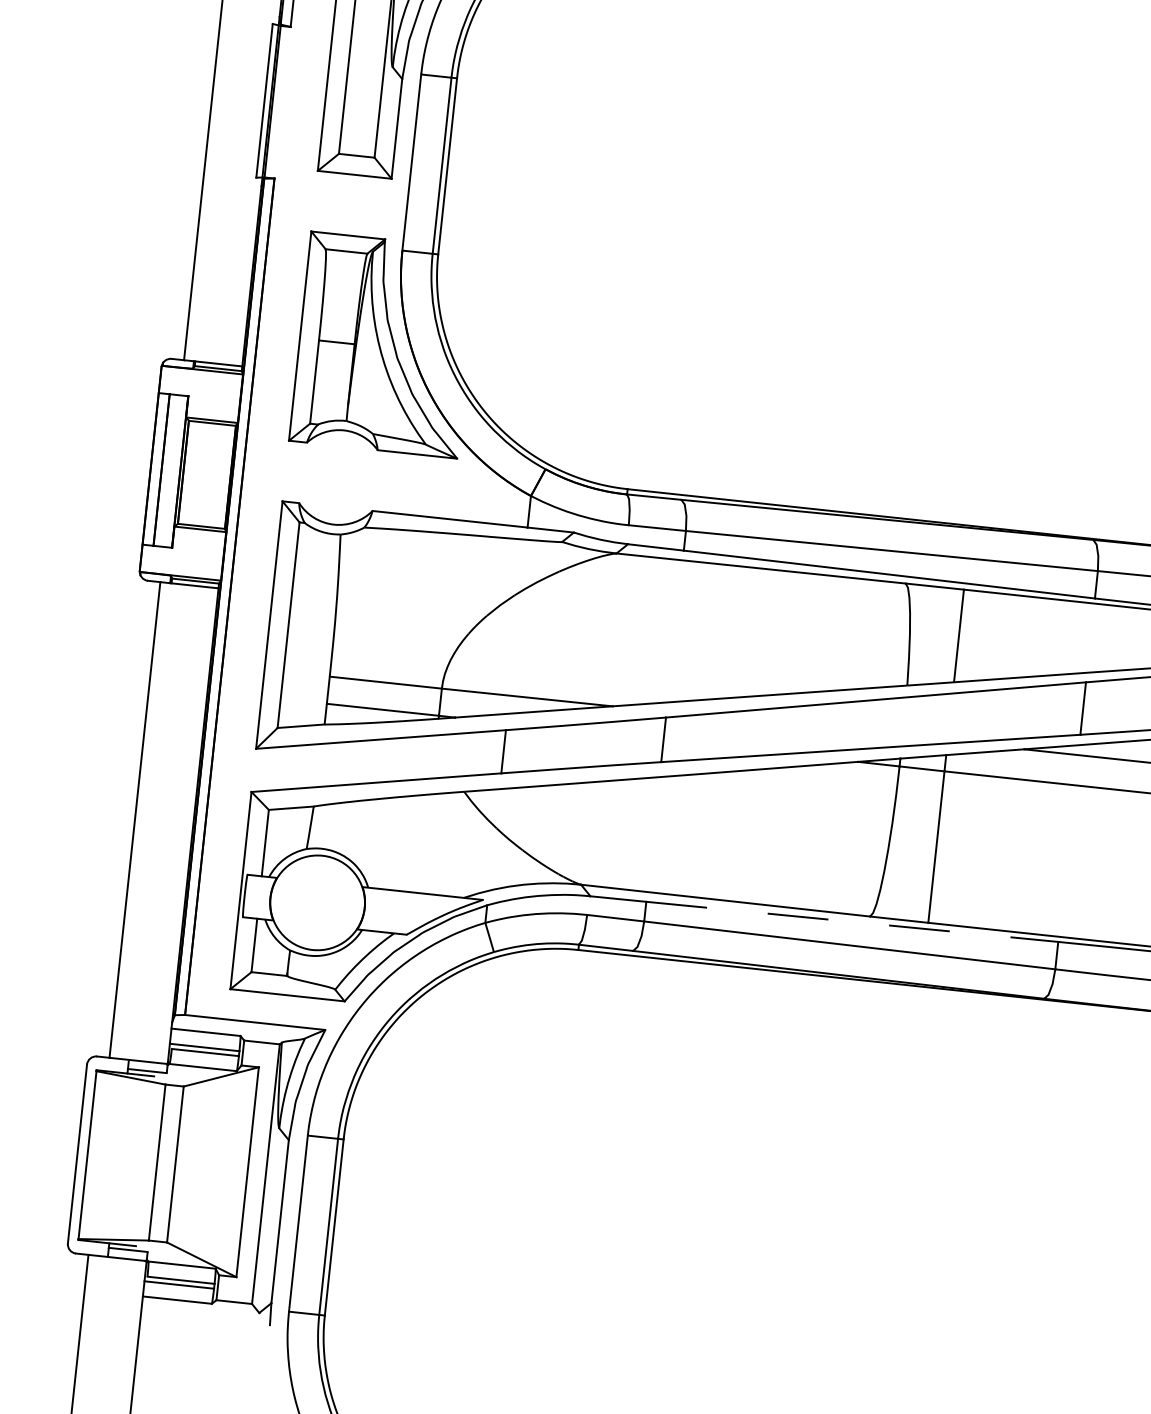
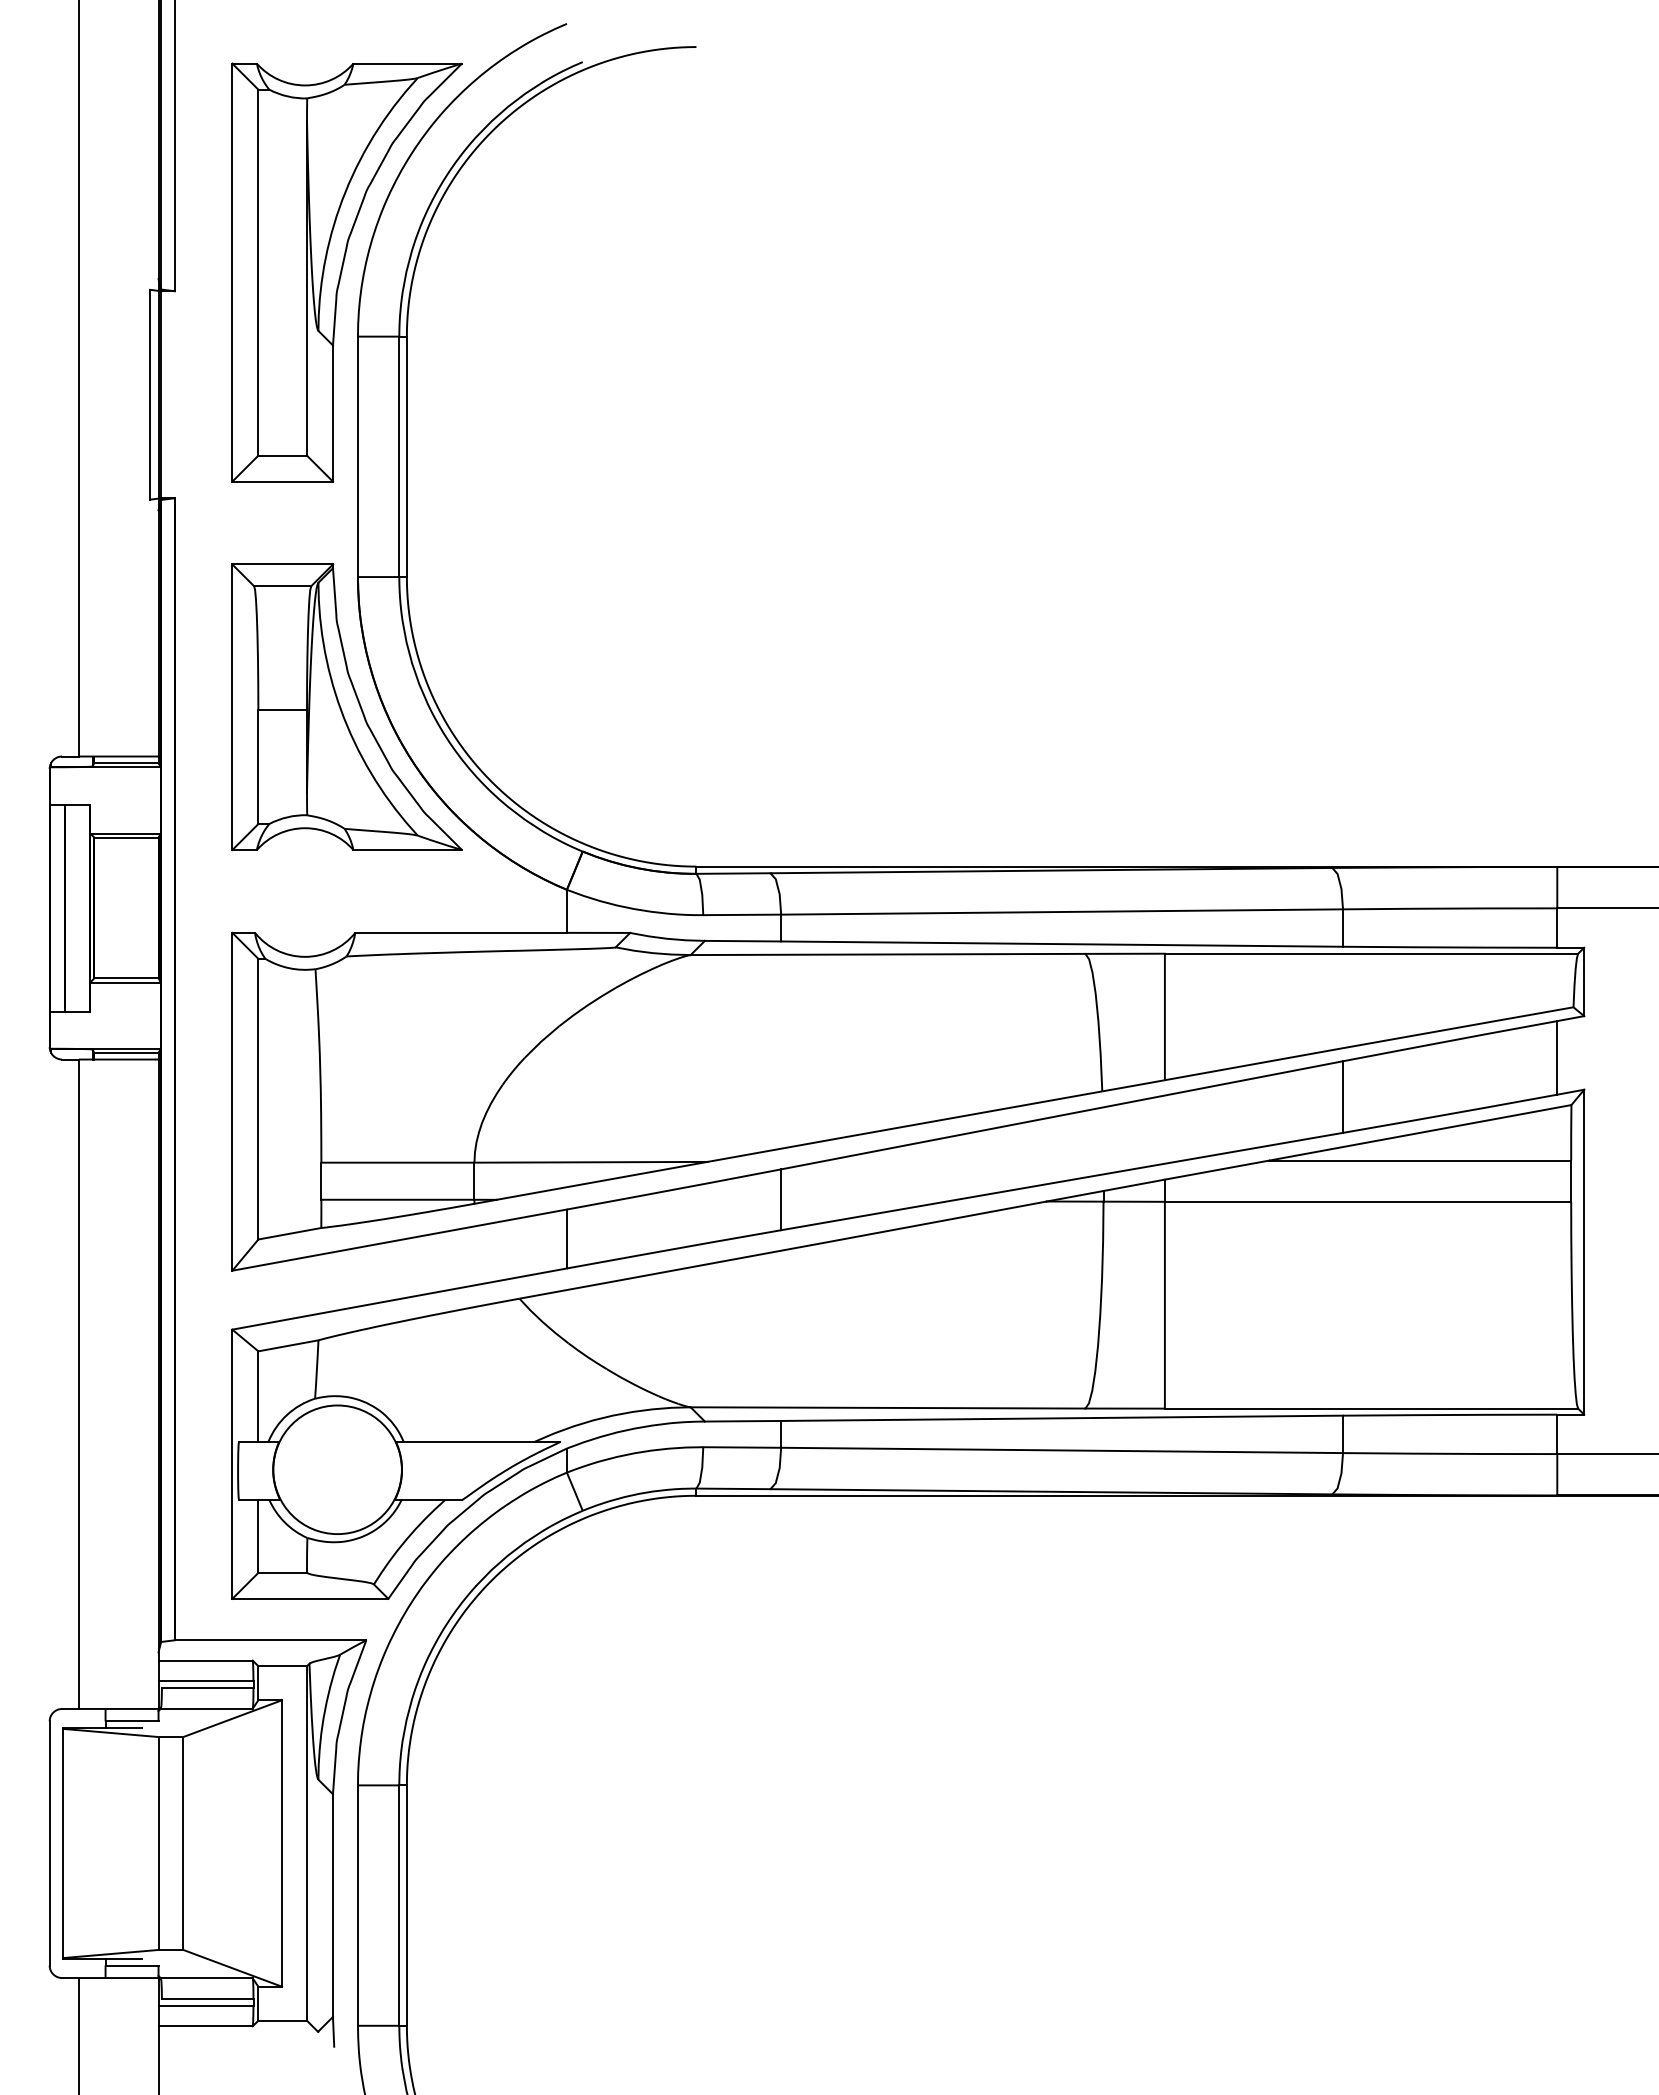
line: (852, 922) -> (1062, 1418), dashed -> solid

